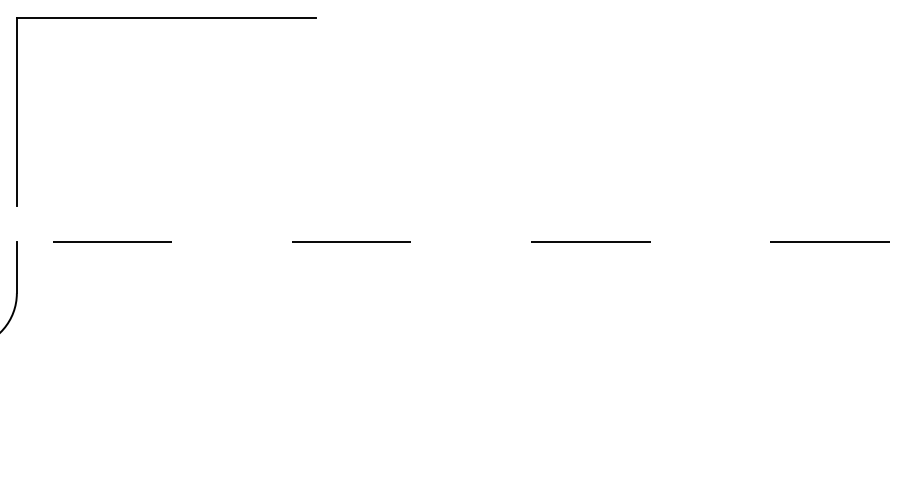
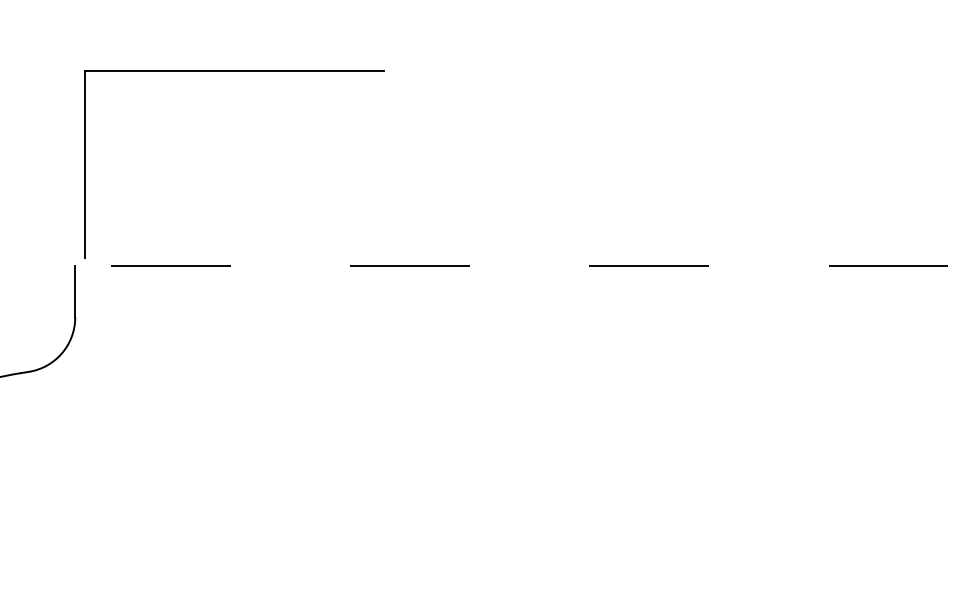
part: (166, 19) -> (234, 71), moved

